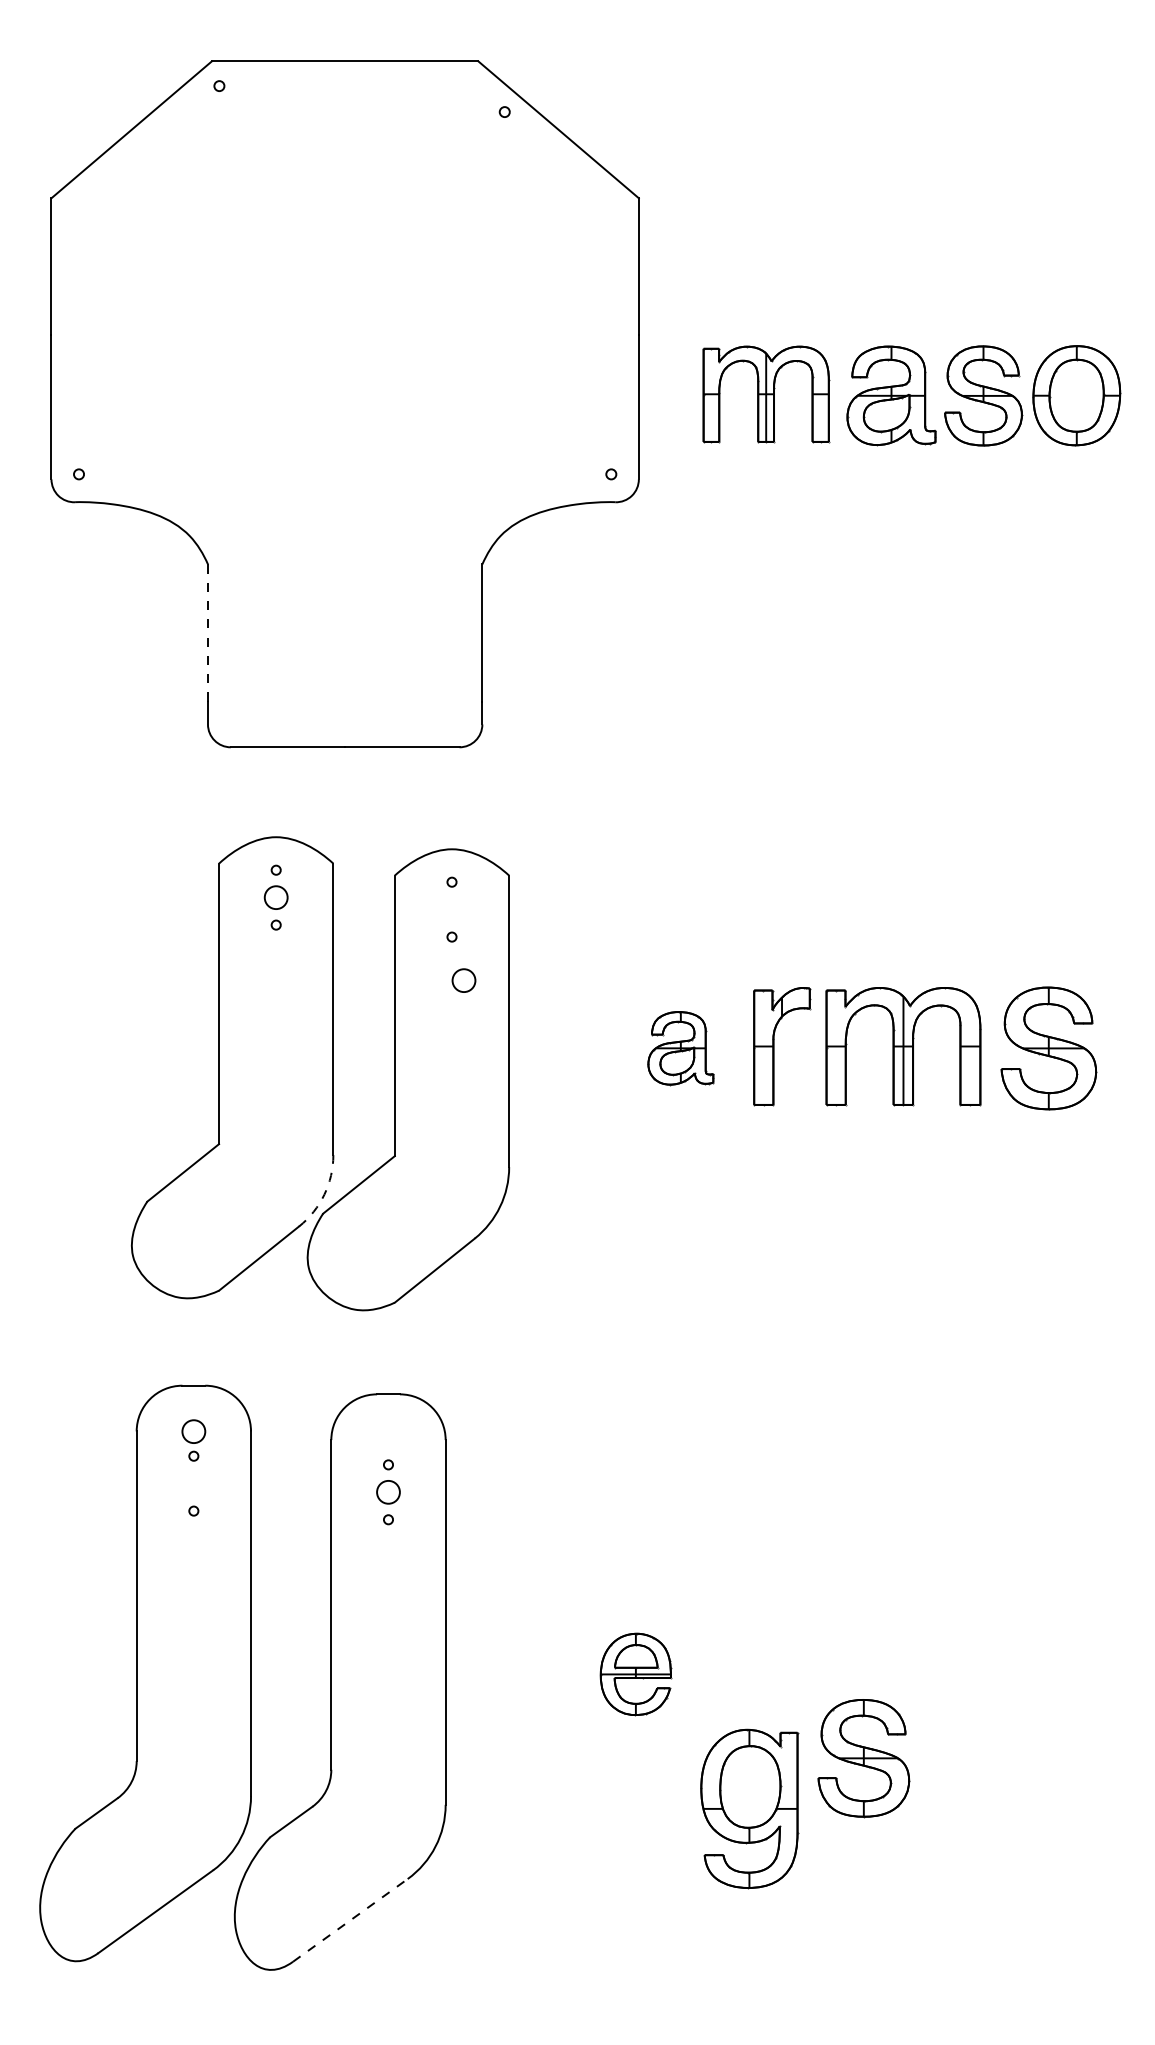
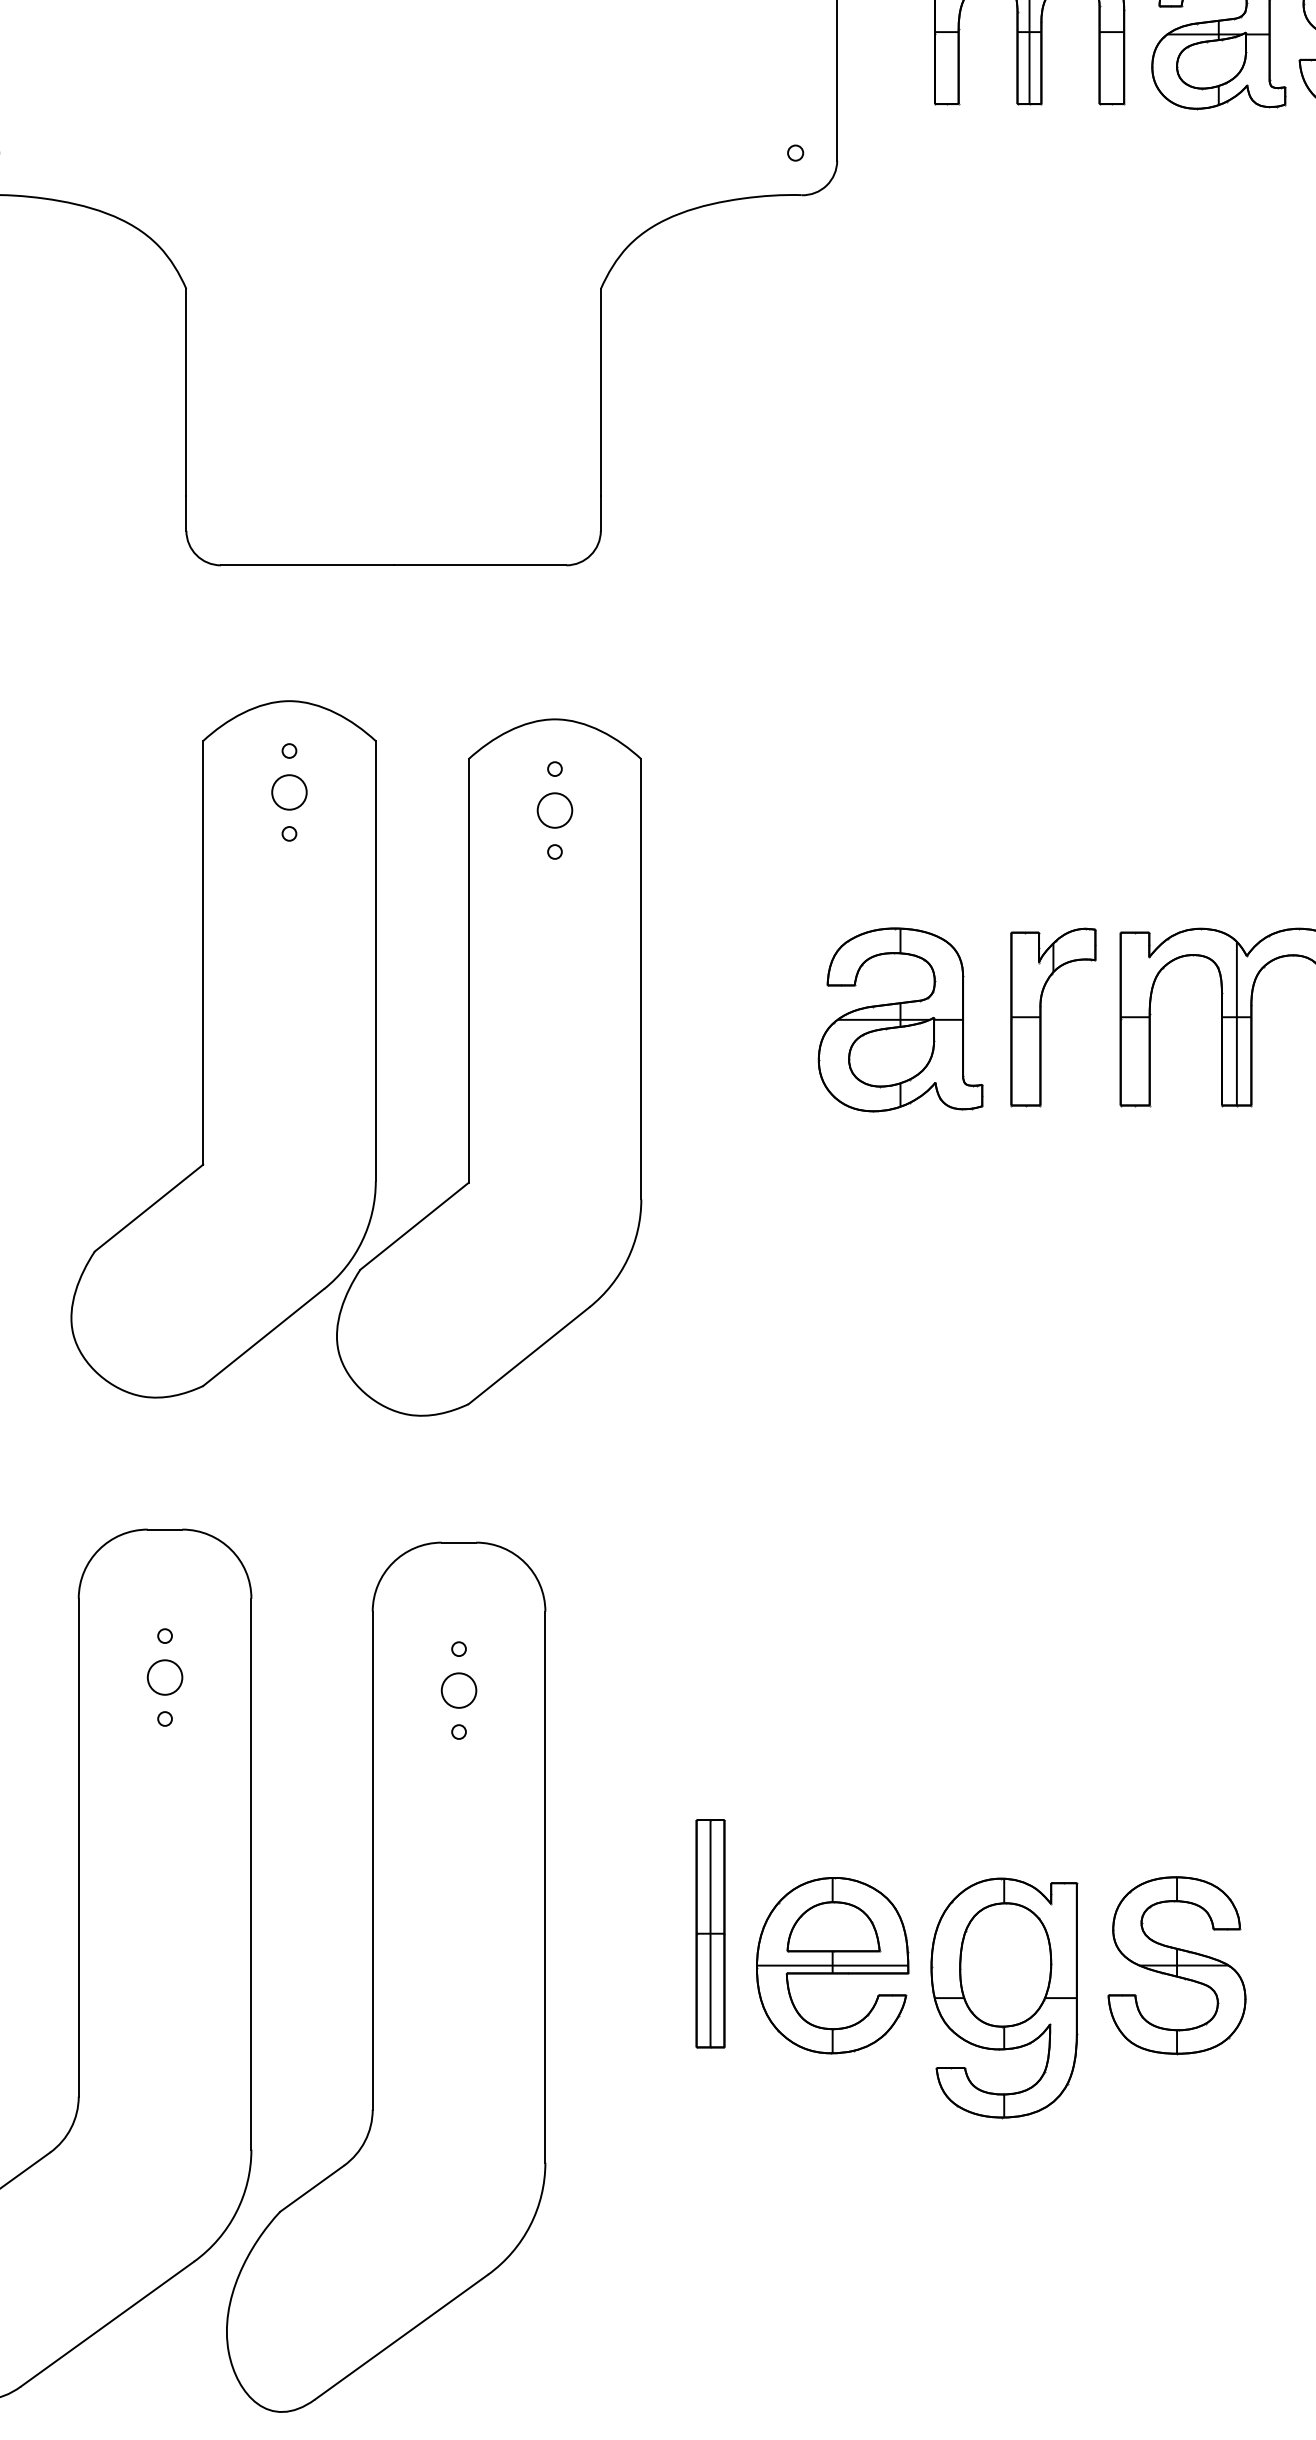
line: (207, 632) -> (185, 391), dashed -> solid
circle: (463, 980) -> (554, 810), moved
part: (680, 1048) -> (900, 1020), size x1.67
arc: (324, 1194) -> (362, 1240), dashed -> solid
circle: (193, 1431) -> (164, 1677), moved
part: (554, 1653) -> (709, 1934), added
part: (635, 1674) -> (832, 1965), size x1.43
part: (863, 1758) -> (1176, 1965), moved
part: (749, 1808) -> (1004, 1997), moved
line: (350, 1920) -> (401, 2337), dashed -> solid

